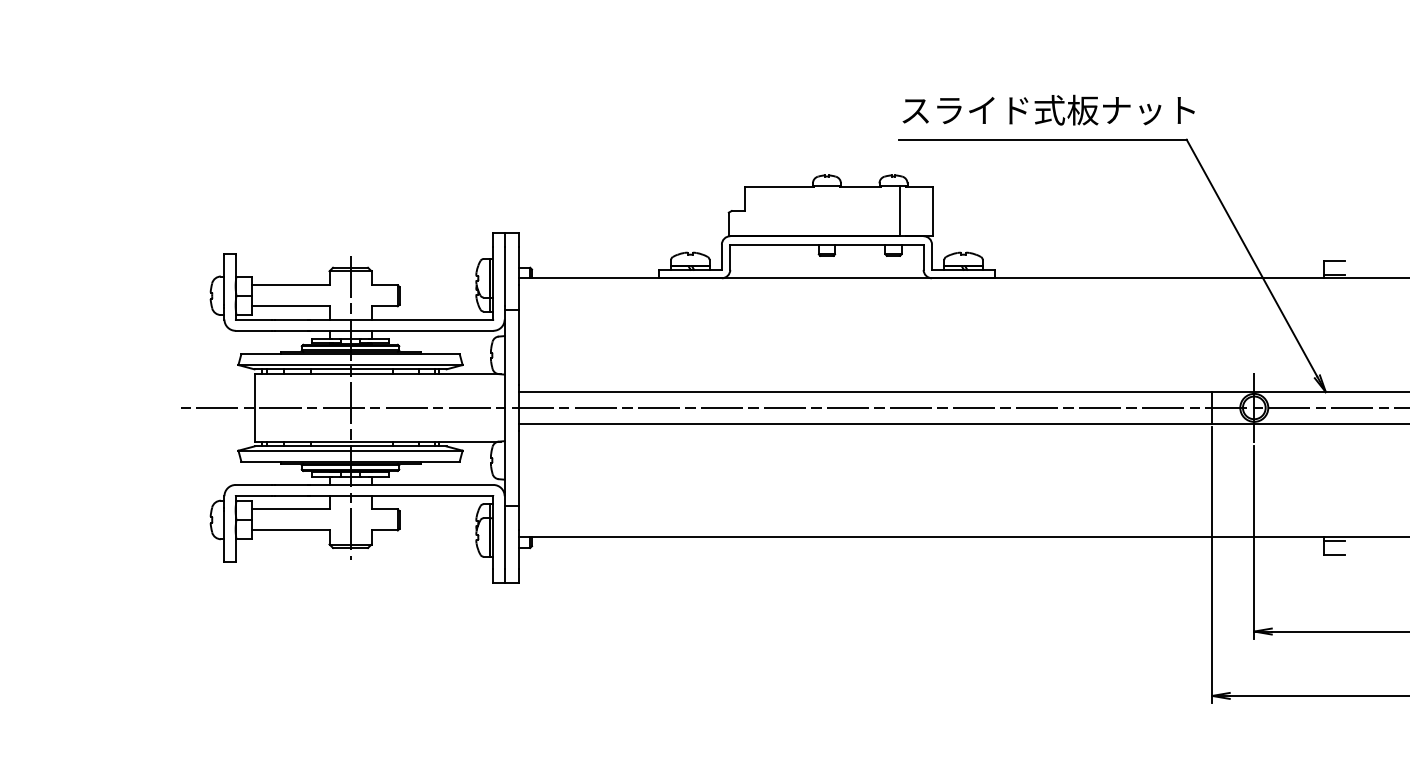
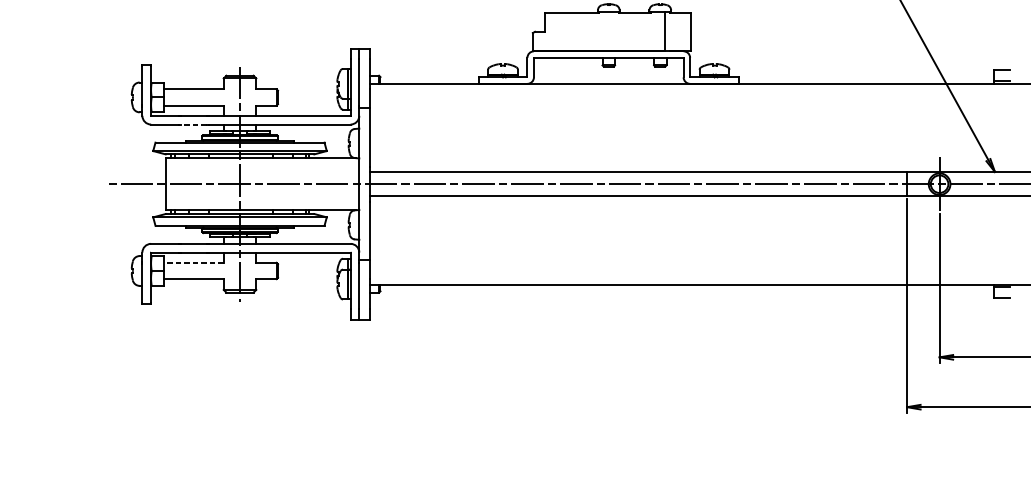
line: (290, 330) -> (193, 124), solid -> dashed
line: (291, 509) -> (194, 262), solid -> dashed

